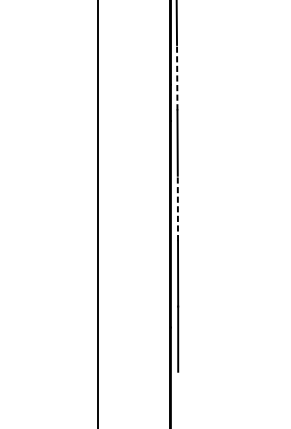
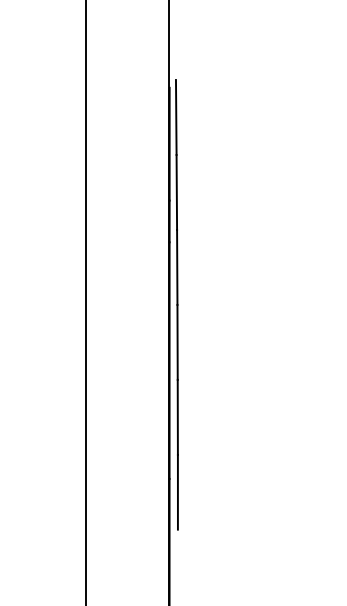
line: (176, 76) -> (176, 191), dashed -> solid
line: (177, 207) -> (177, 341), dashed -> solid

